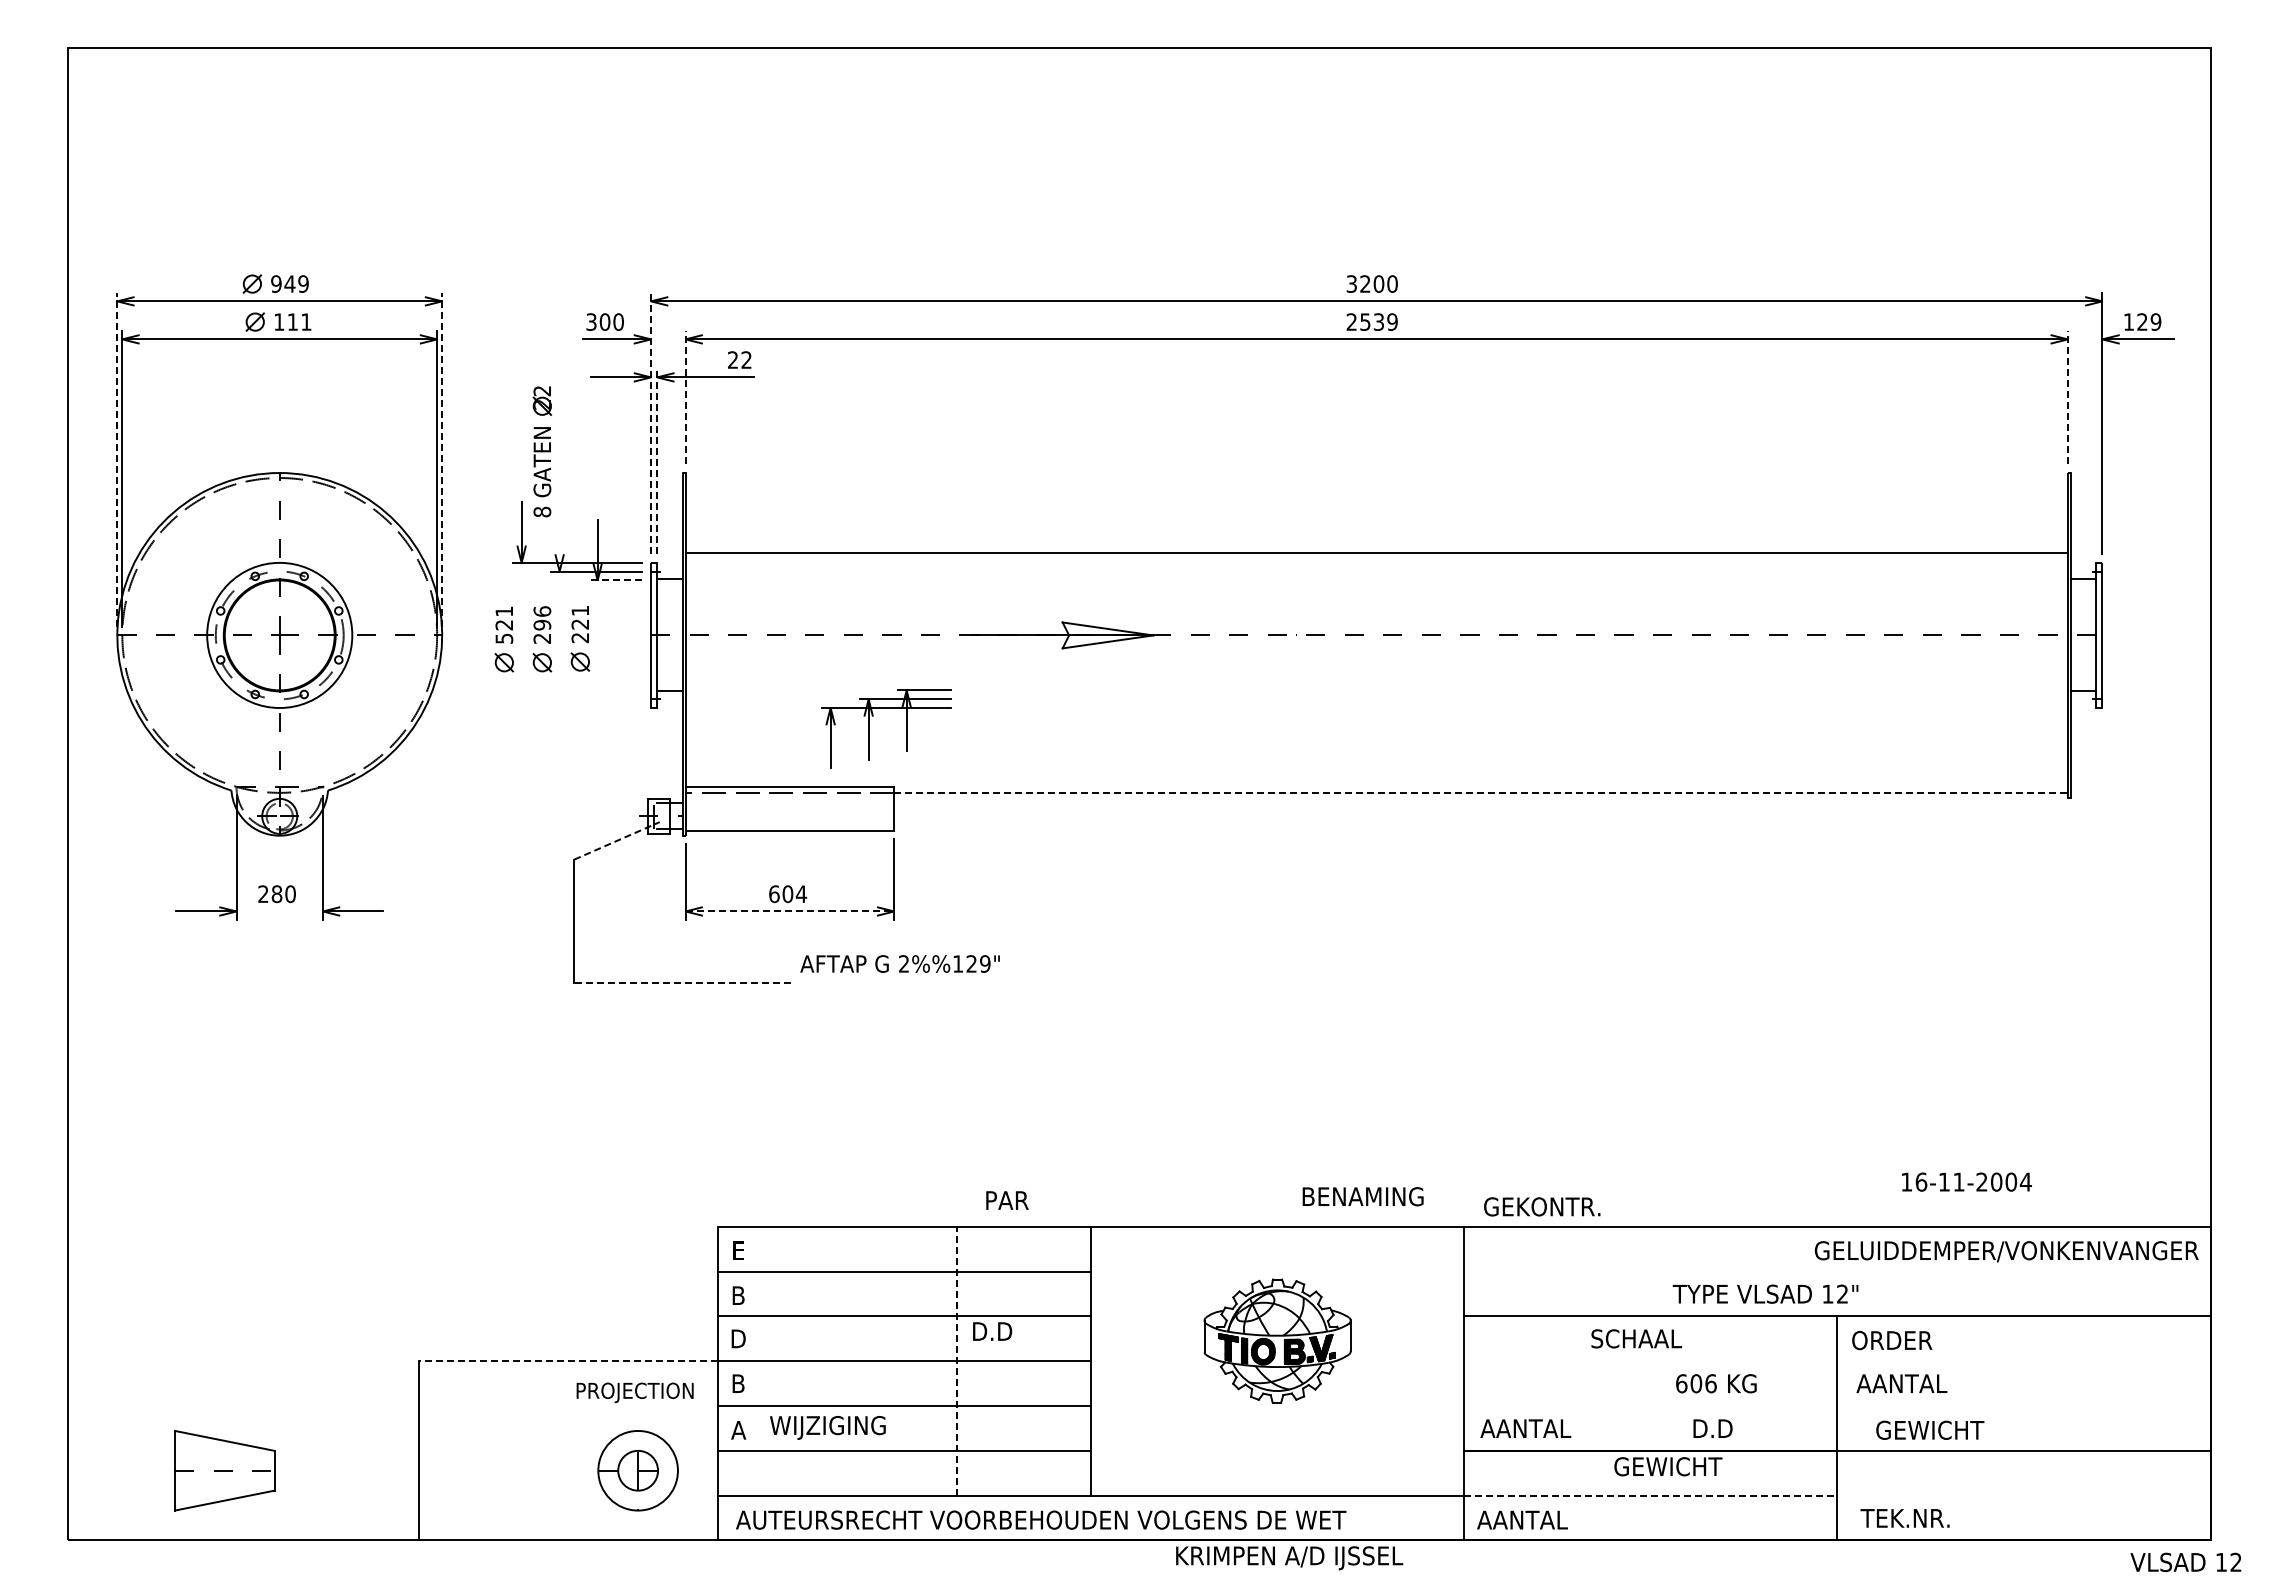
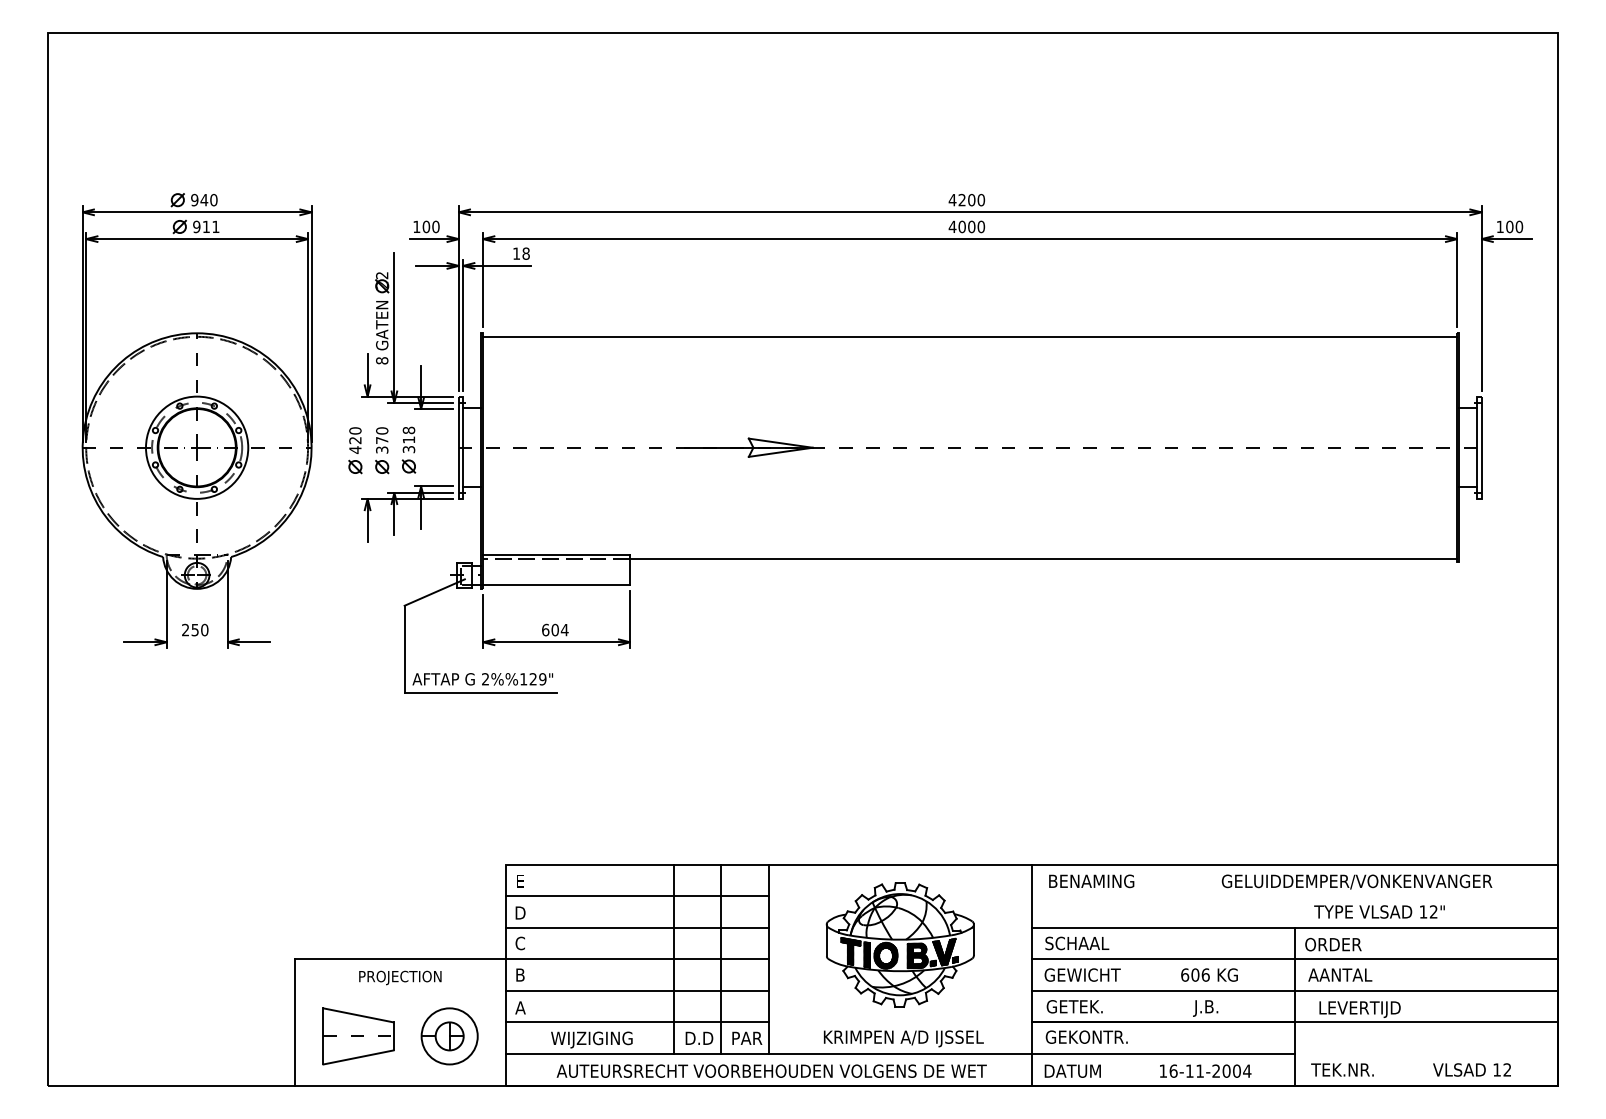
text: (303, 283) -> (213, 199), 949 -> 940
text: (1351, 283) -> (952, 199), 3200 -> 4200
text: (279, 321) -> (196, 226), 111 -> 911
text: (591, 321) -> (416, 226), 300 -> 100
text: (1371, 321) -> (966, 226), 2539 -> 4000
text: (2149, 321) -> (1514, 226), 129 -> 100
text: (739, 359) -> (521, 253), 22 -> 18
line: (685, 397) -> (483, 280), dashed -> solid
line: (2067, 397) -> (1456, 280), dashed -> solid
line: (651, 423) -> (459, 298), dashed -> solid
line: (117, 459) -> (82, 323), dashed -> solid
line: (442, 459) -> (311, 323), dashed -> solid
line: (657, 461) -> (463, 325), dashed -> solid
line: (559, 465) -> (394, 328), added
line: (1376, 553) -> (970, 337), moved
line: (615, 580) -> (433, 409), dashed -> solid
text: (542, 624) -> (382, 440), 296 -> 370
text: (580, 624) -> (409, 440), 221 -> 318
text: (504, 625) -> (355, 440), 521 -> 420
part: (869, 728) -> (394, 513), moved
line: (1481, 792) -> (1044, 558), dashed -> solid
line: (616, 840) -> (434, 592), dashed -> solid
text: (276, 894) -> (194, 630), 280 -> 250
line: (790, 911) -> (557, 642), dashed -> solid
text: (899, 963) -> (482, 678), moved
line: (682, 983) -> (480, 693), dashed -> solid
text: (1966, 1181) -> (1205, 1070), moved
text: (1362, 1196) -> (1091, 881), moved
text: (1007, 1200) -> (747, 1038), moved
text: (1542, 1206) -> (1086, 1036), moved
text: (2006, 1251) -> (1356, 881), moved
text: (1765, 1293) -> (1379, 911), moved
text: (738, 1295) -> (520, 912), B -> D
text: (992, 1331) -> (699, 1038), moved
text: (738, 1338) -> (520, 943), D -> C
text: (1636, 1338) -> (1077, 943), moved
part: (1277, 1340) -> (900, 944), size x1.43
line: (956, 1360) -> (674, 958), dashed -> solid
line: (1023, 1360) -> (721, 958), added
line: (567, 1361) -> (399, 959), dashed -> solid
line: (1837, 1361) -> (1294, 959), added
text: (634, 1392) -> (399, 977), moved
line: (1837, 1406) -> (1294, 991), added
text: (827, 1427) -> (591, 1039), moved
text: (1525, 1428) -> (1075, 1006), AANTAL -> GETEK.
text: (1712, 1431) -> (1206, 1008), D.D -> J.B.
text: (1929, 1432) -> (1359, 1009), GEWICHT -> LEVERTIJD
text: (1668, 1466) -> (1082, 974), moved
part: (224, 1470) -> (358, 1036), moved
line: (1650, 1495) -> (1163, 1053), dashed -> solid
text: (1041, 1519) -> (771, 1070), moved
text: (1522, 1519) -> (1072, 1070), AANTAL -> DATUM
text: (1289, 1558) -> (903, 1039), moved
text: (2185, 1561) -> (1471, 1069), moved

